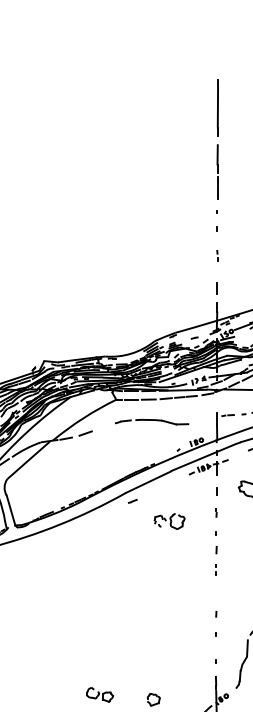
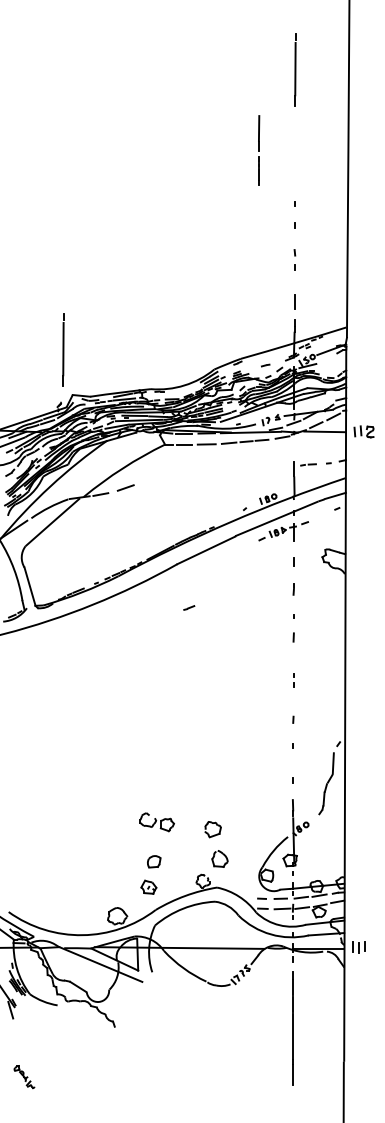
line: (217, 172) -> (259, 150), moved
part: (217, 255) -> (294, 259), size x1.6
line: (37, 325) -> (63, 349), added
part: (151, 422) -> (210, 473), removed
part: (133, 500) -> (189, 607), moved
part: (169, 521) -> (233, 600), removed
line: (216, 571) -> (293, 682), moved
part: (99, 695) -> (156, 822), moved

